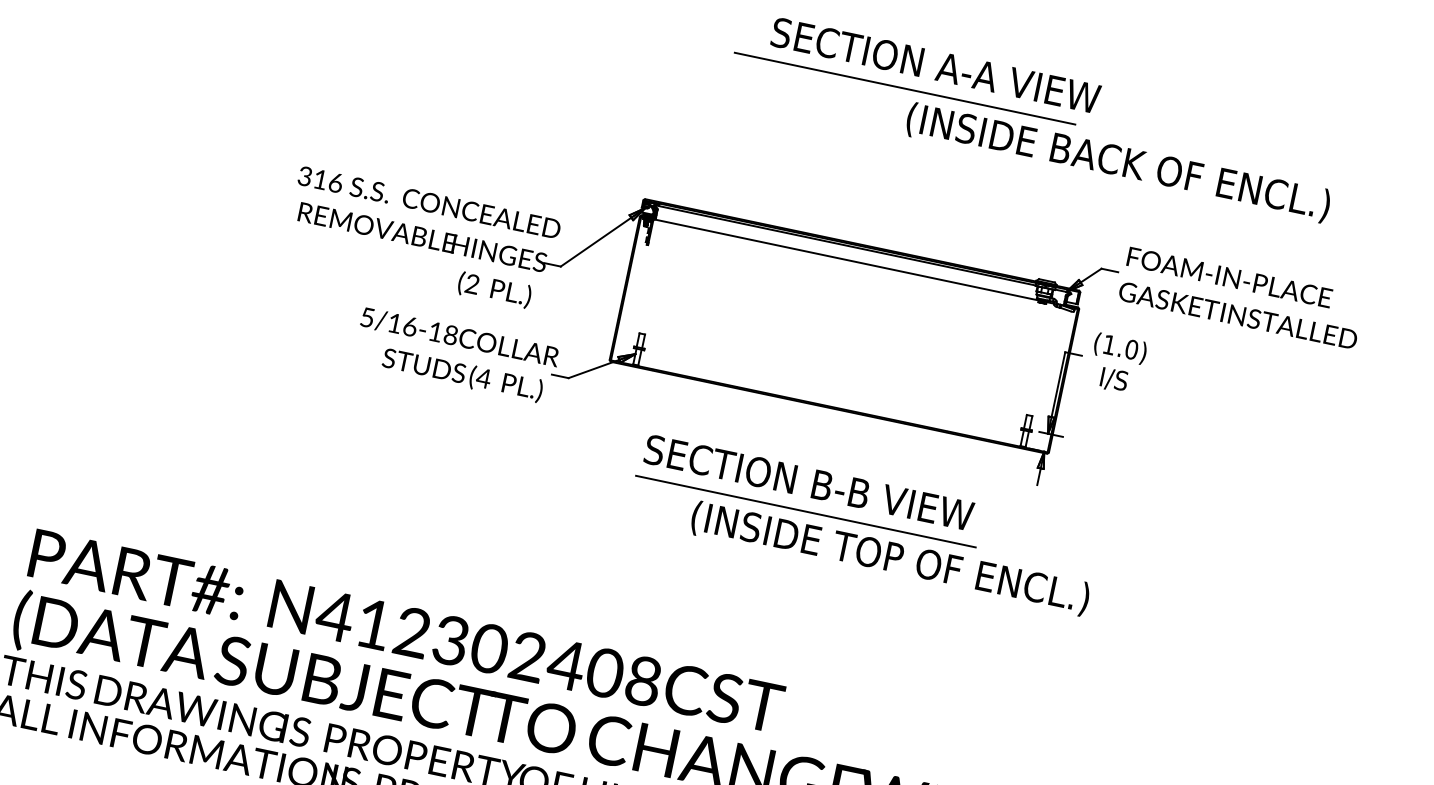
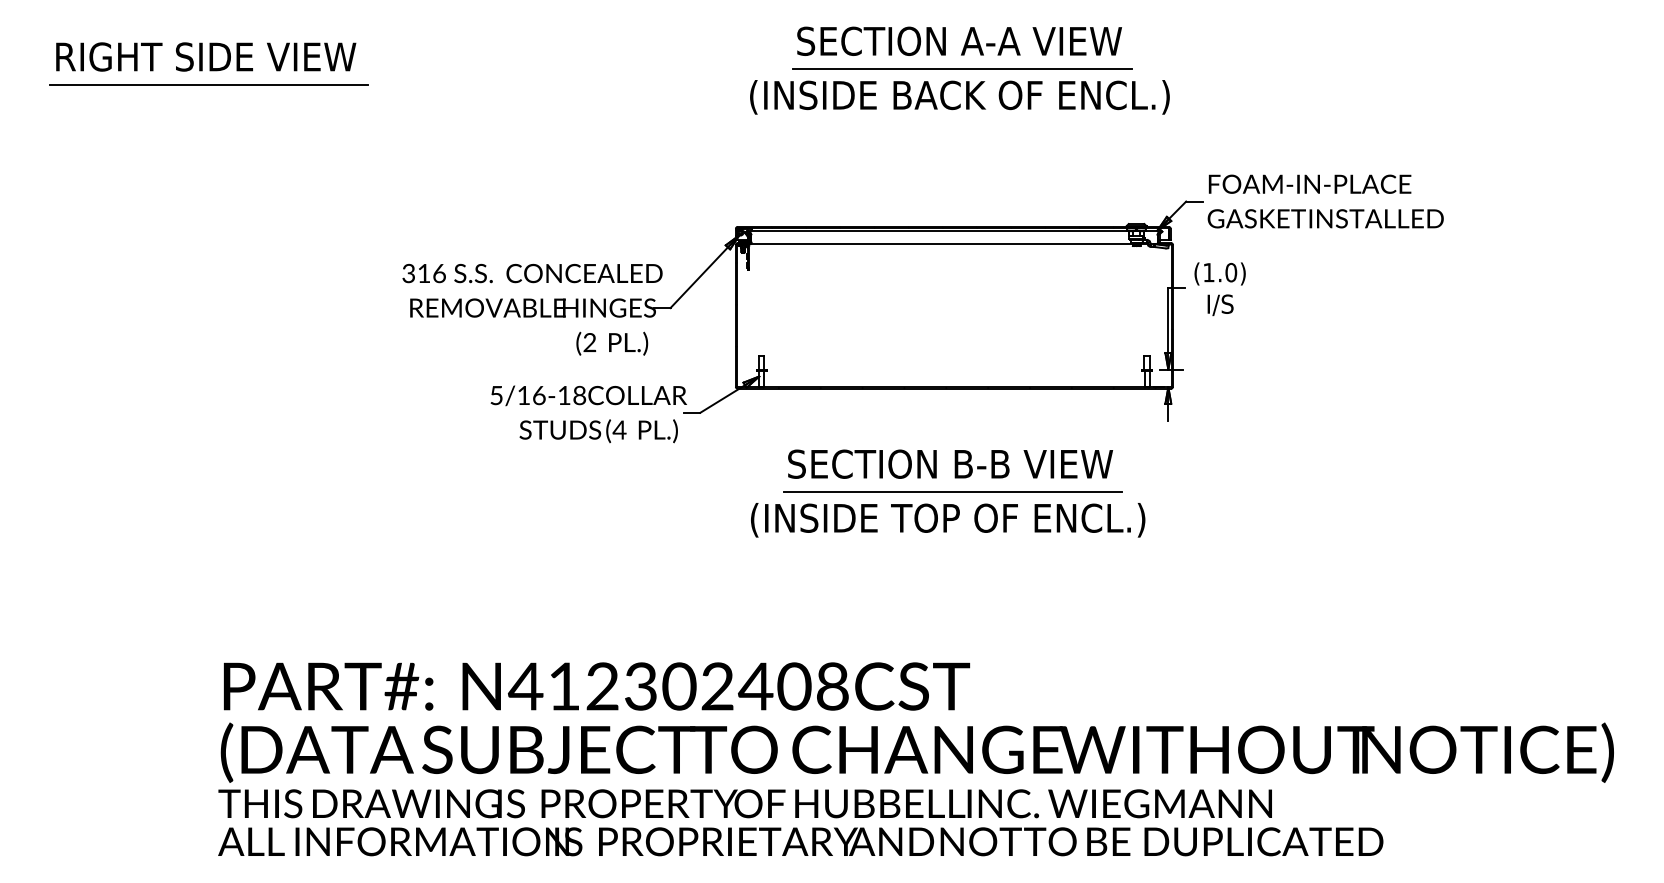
text: (936, 64) -> (959, 40), moved
text: (1117, 162) -> (959, 97), moved
text: (890, 559) -> (948, 520), moved

